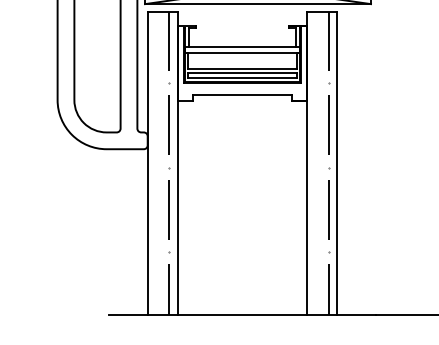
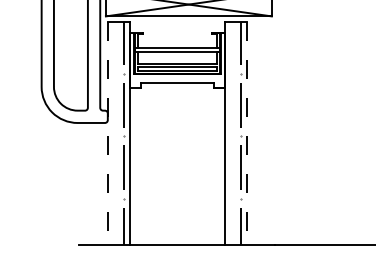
line: (147, 164) -> (107, 134), solid -> dashed
line: (336, 164) -> (246, 134), solid -> dashed

